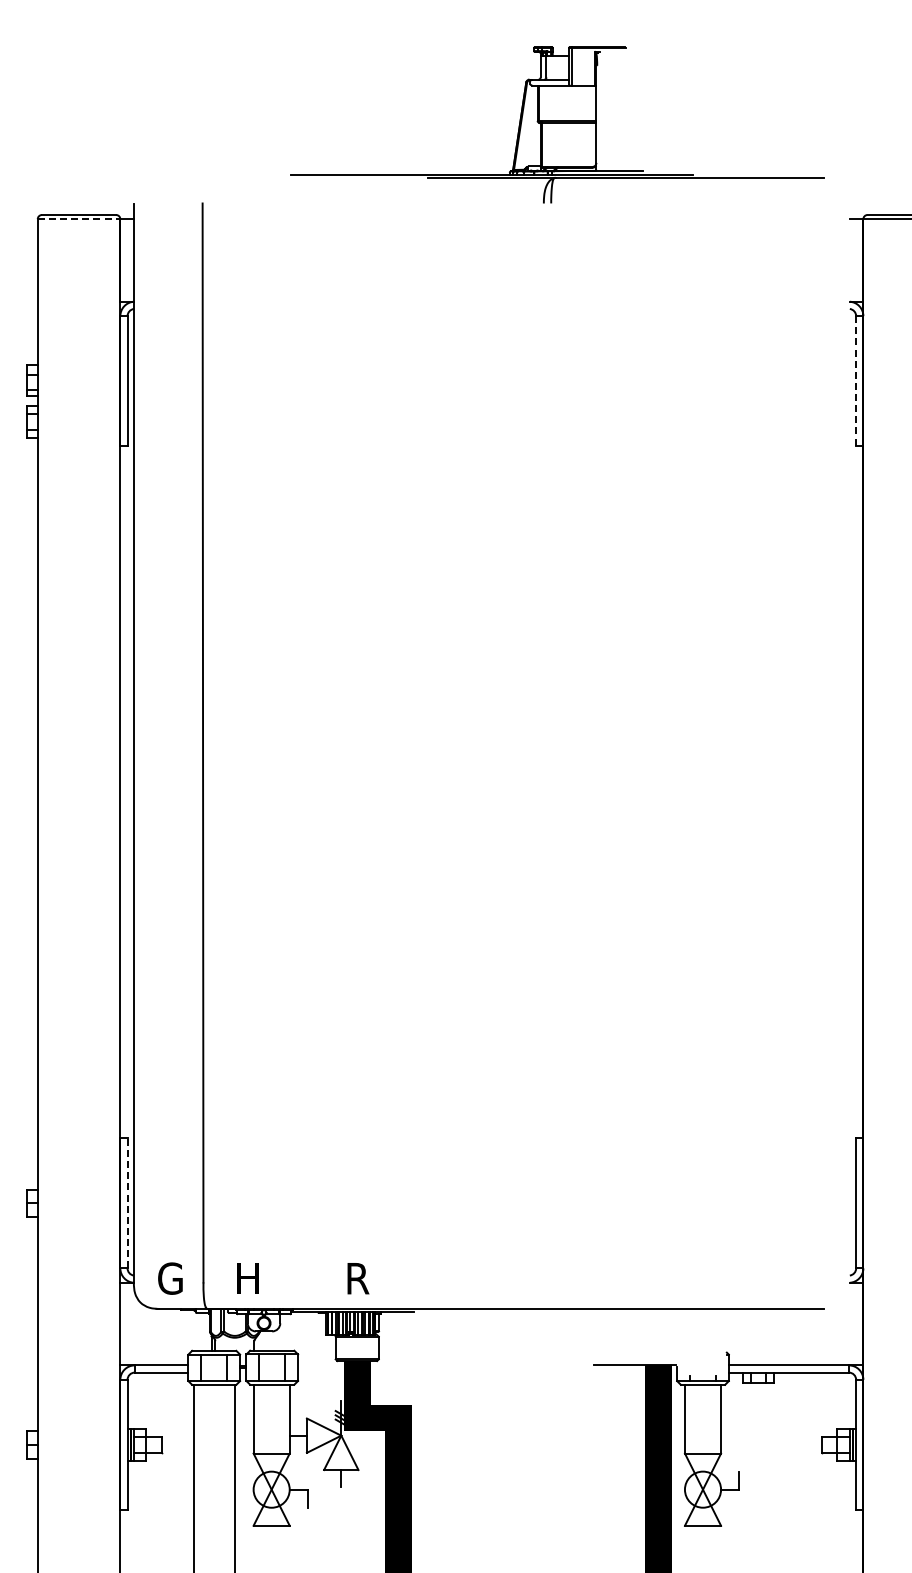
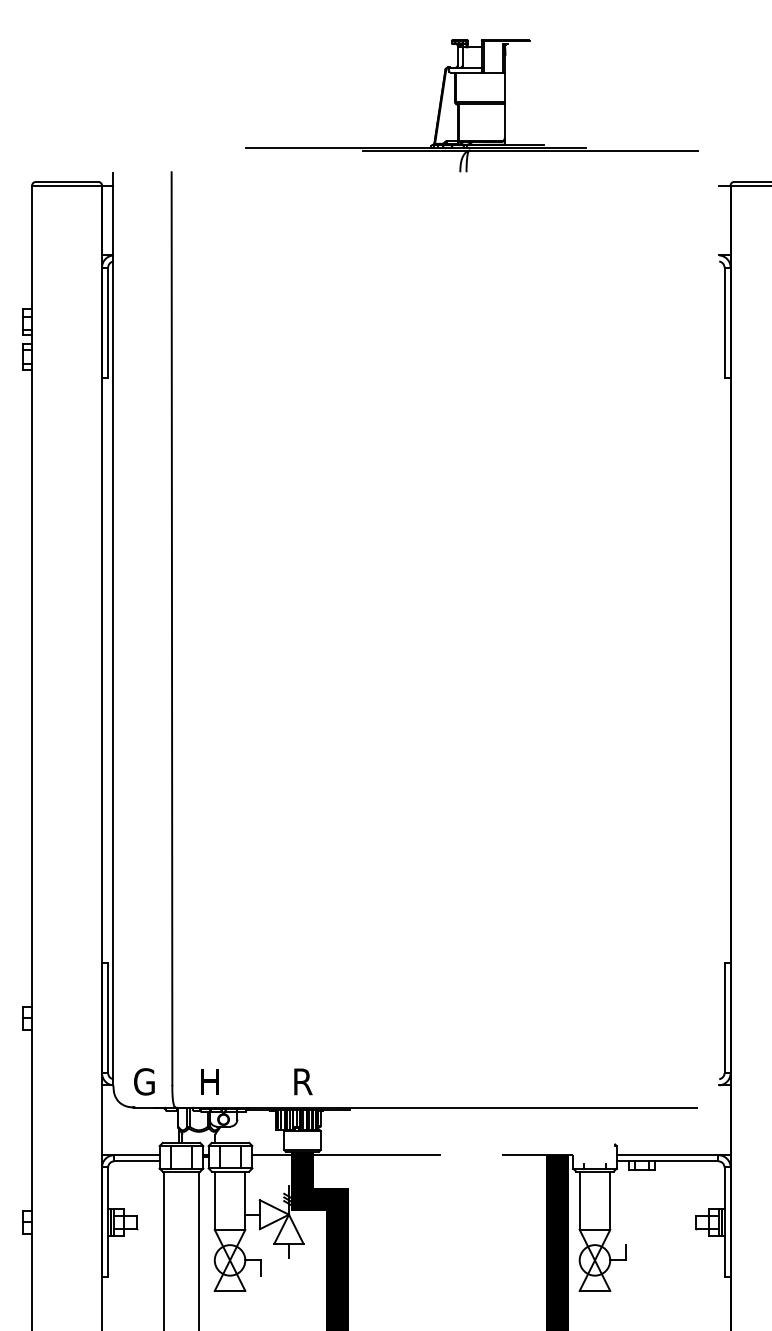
line: (79, 219) -> (67, 185), dashed -> solid
line: (856, 381) -> (724, 322), dashed -> solid
line: (127, 1202) -> (108, 1017), dashed -> solid
line: (409, 1365) -> (346, 1155), added

